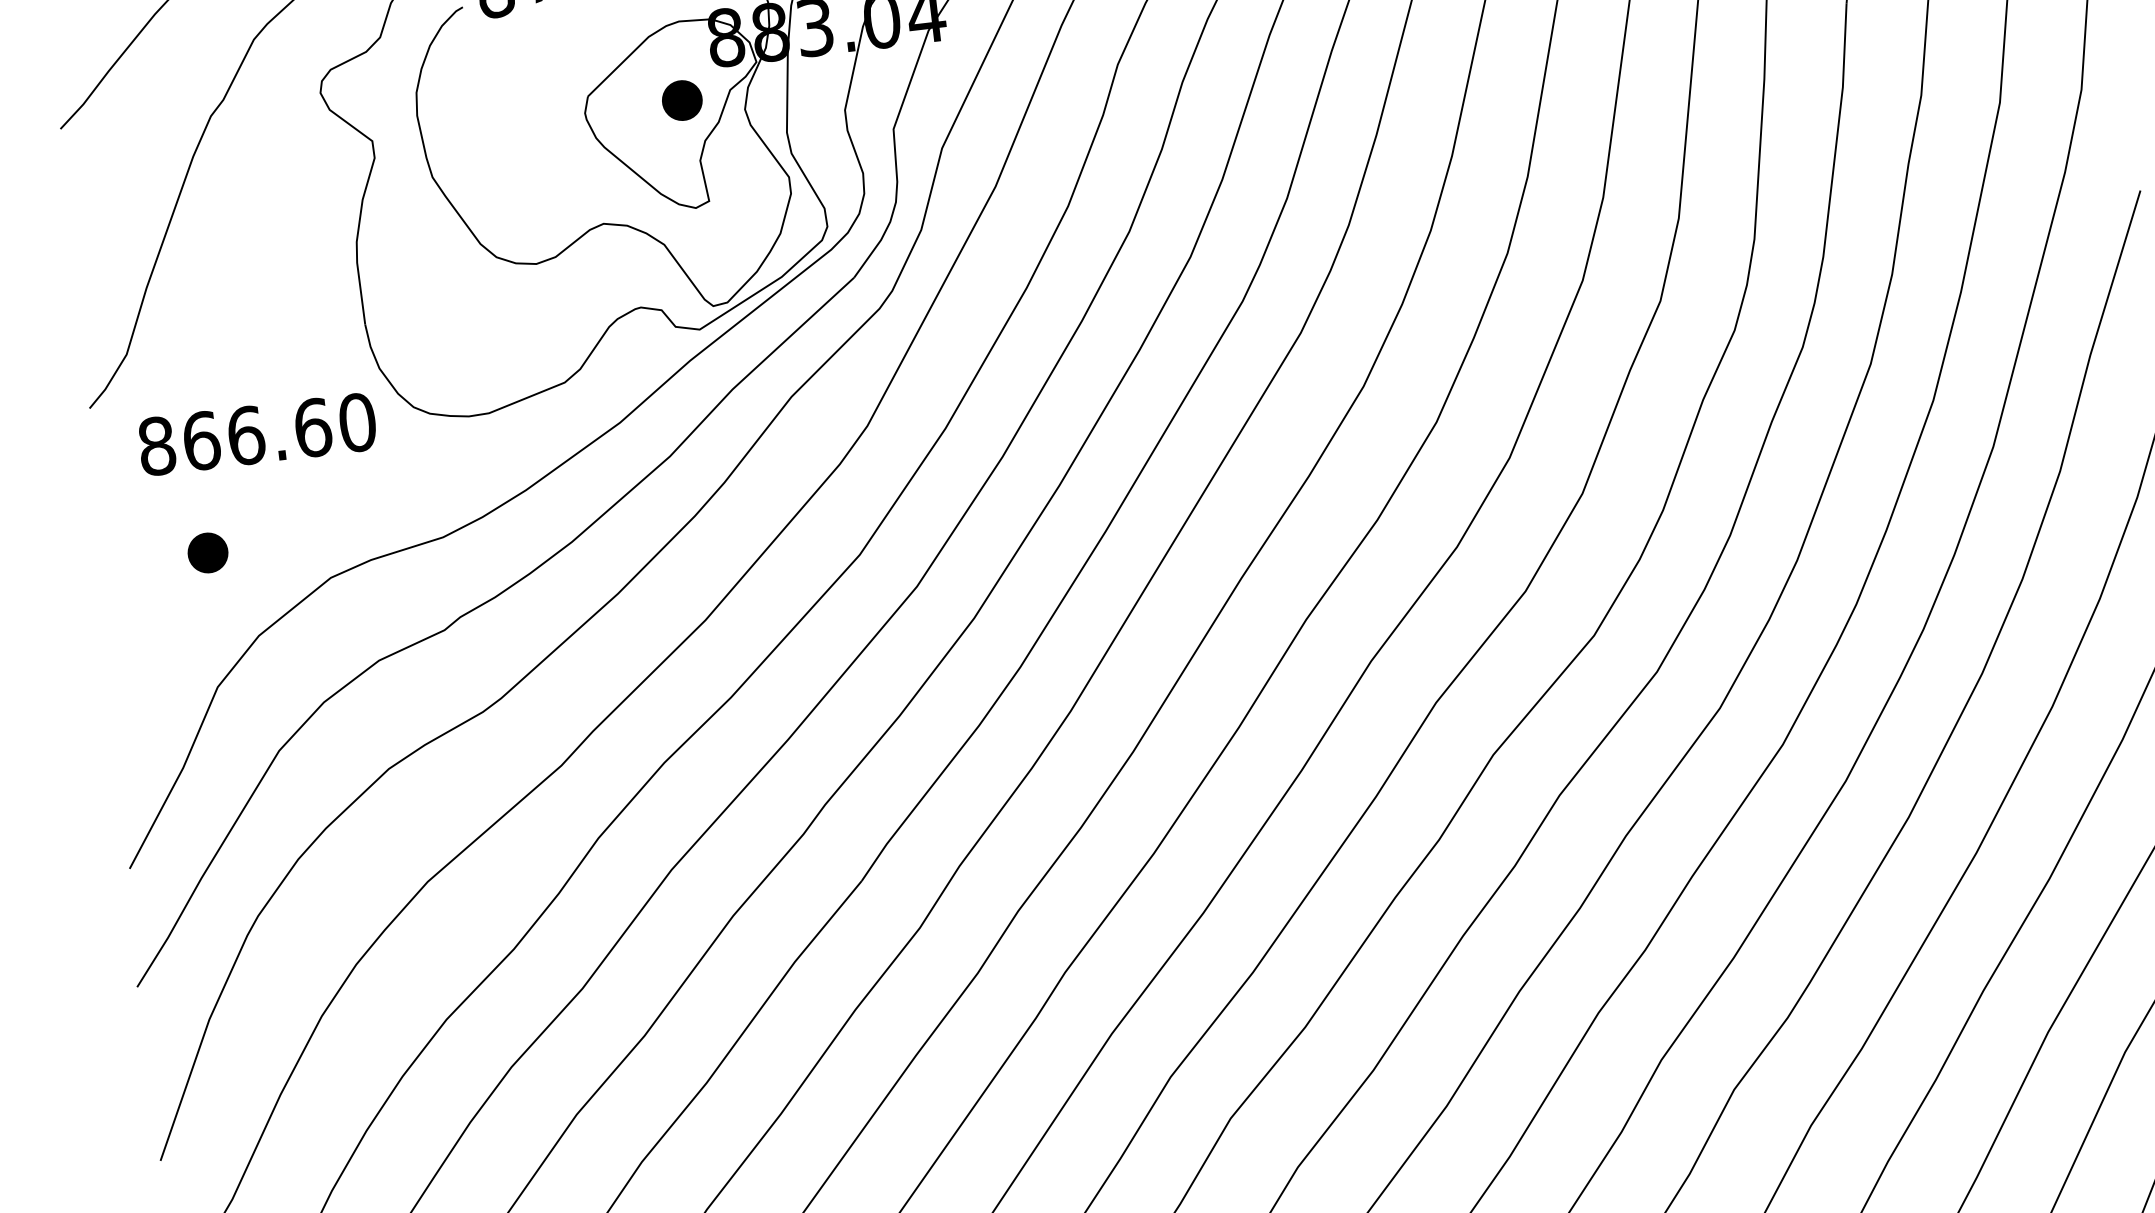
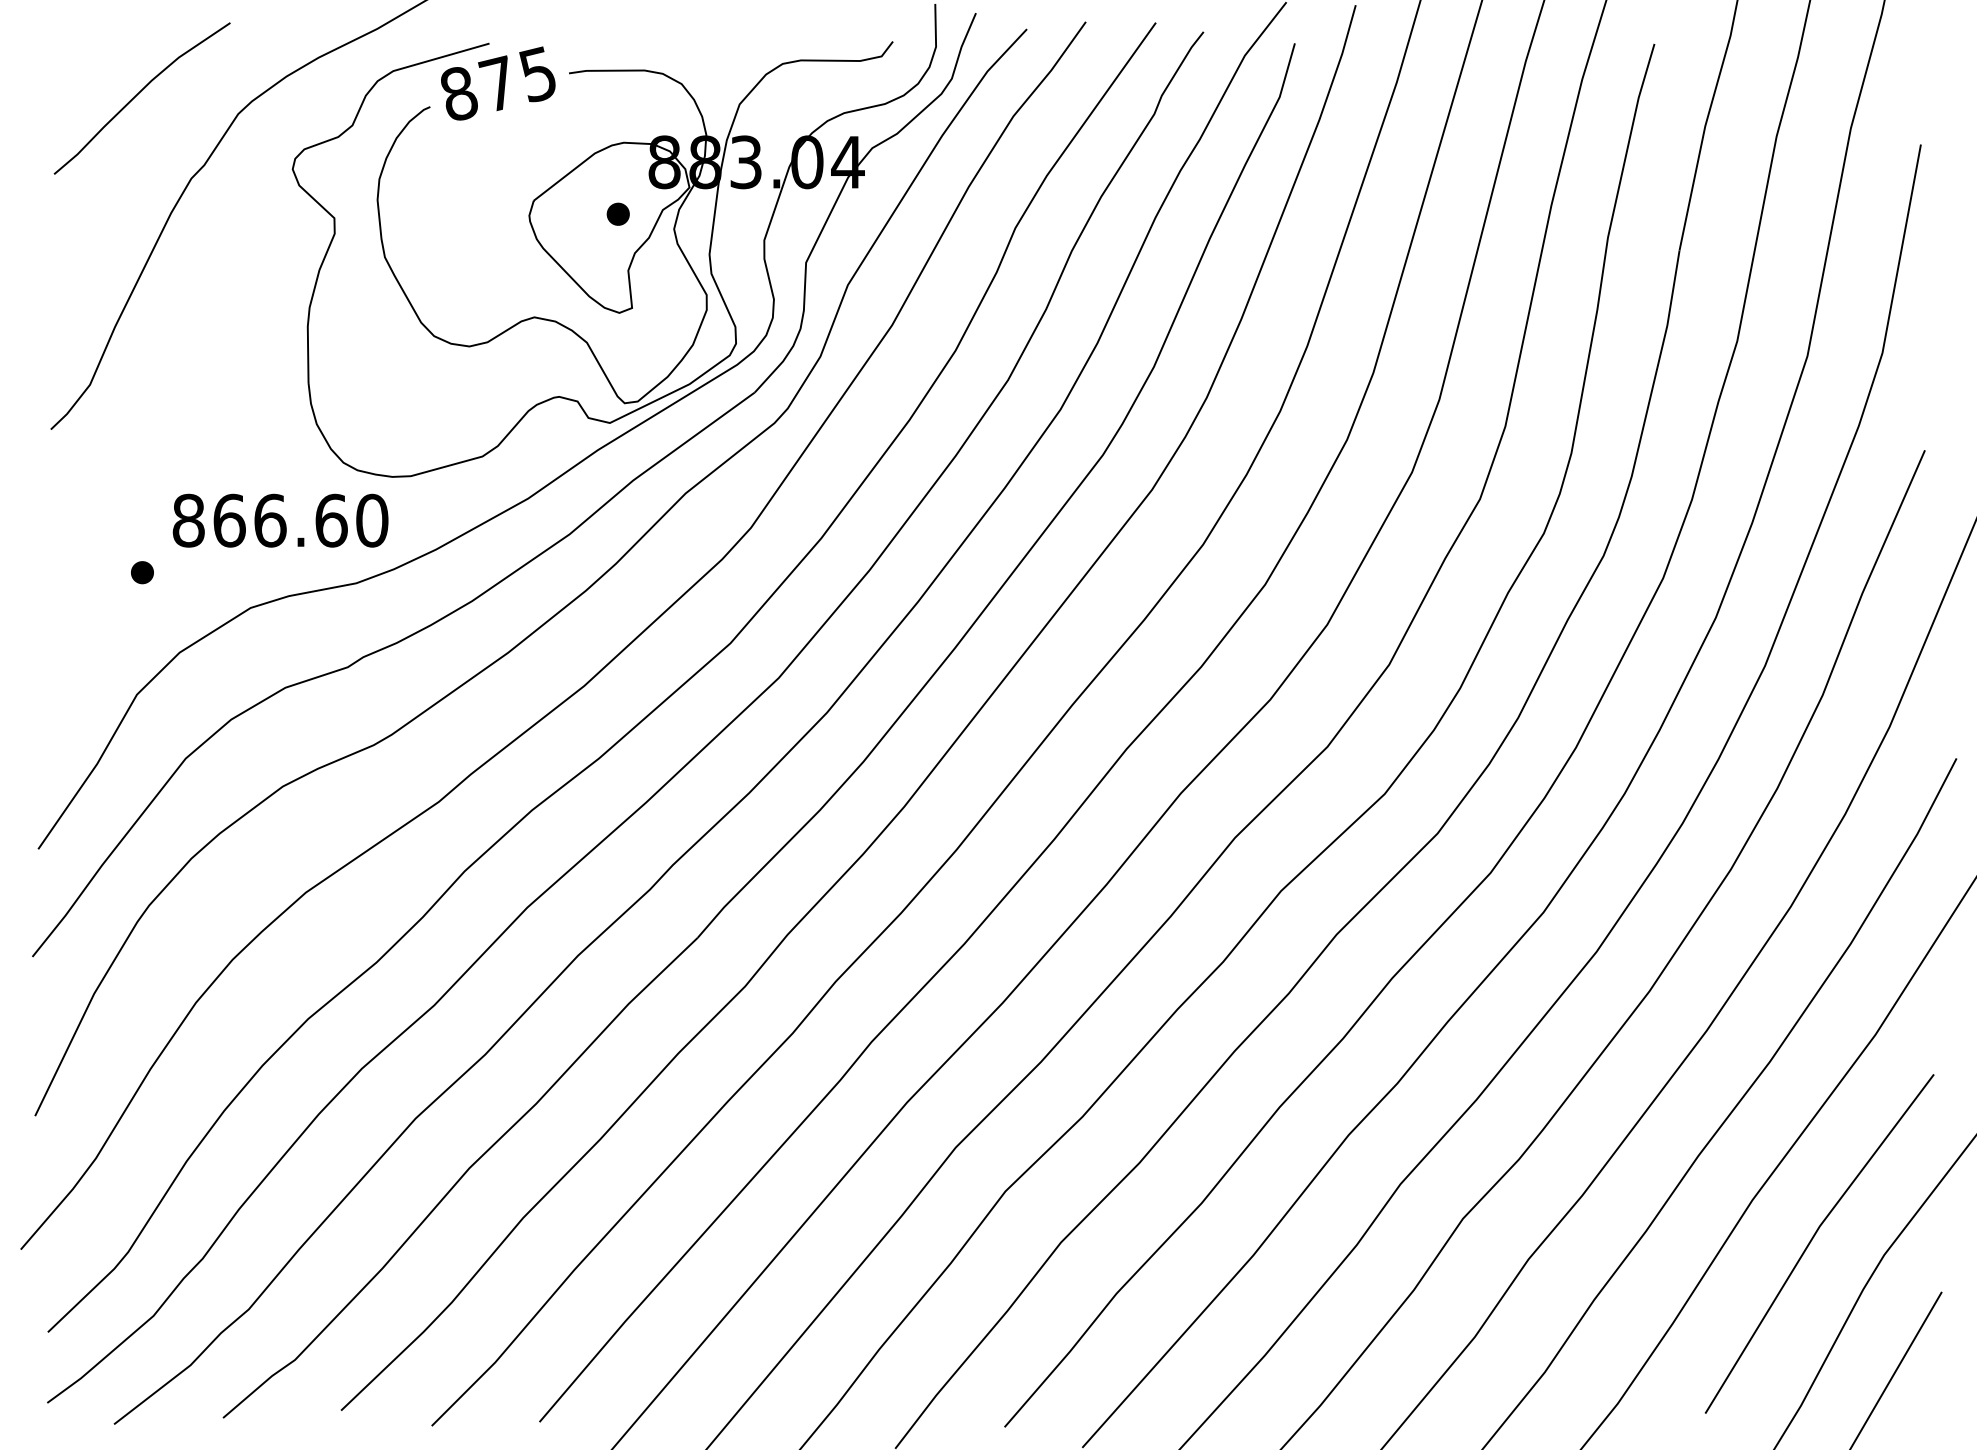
part: (681, 99) -> (617, 213), size x0.62
text: (257, 434) -> (280, 520), moved
part: (208, 552) -> (142, 572), size x0.62

